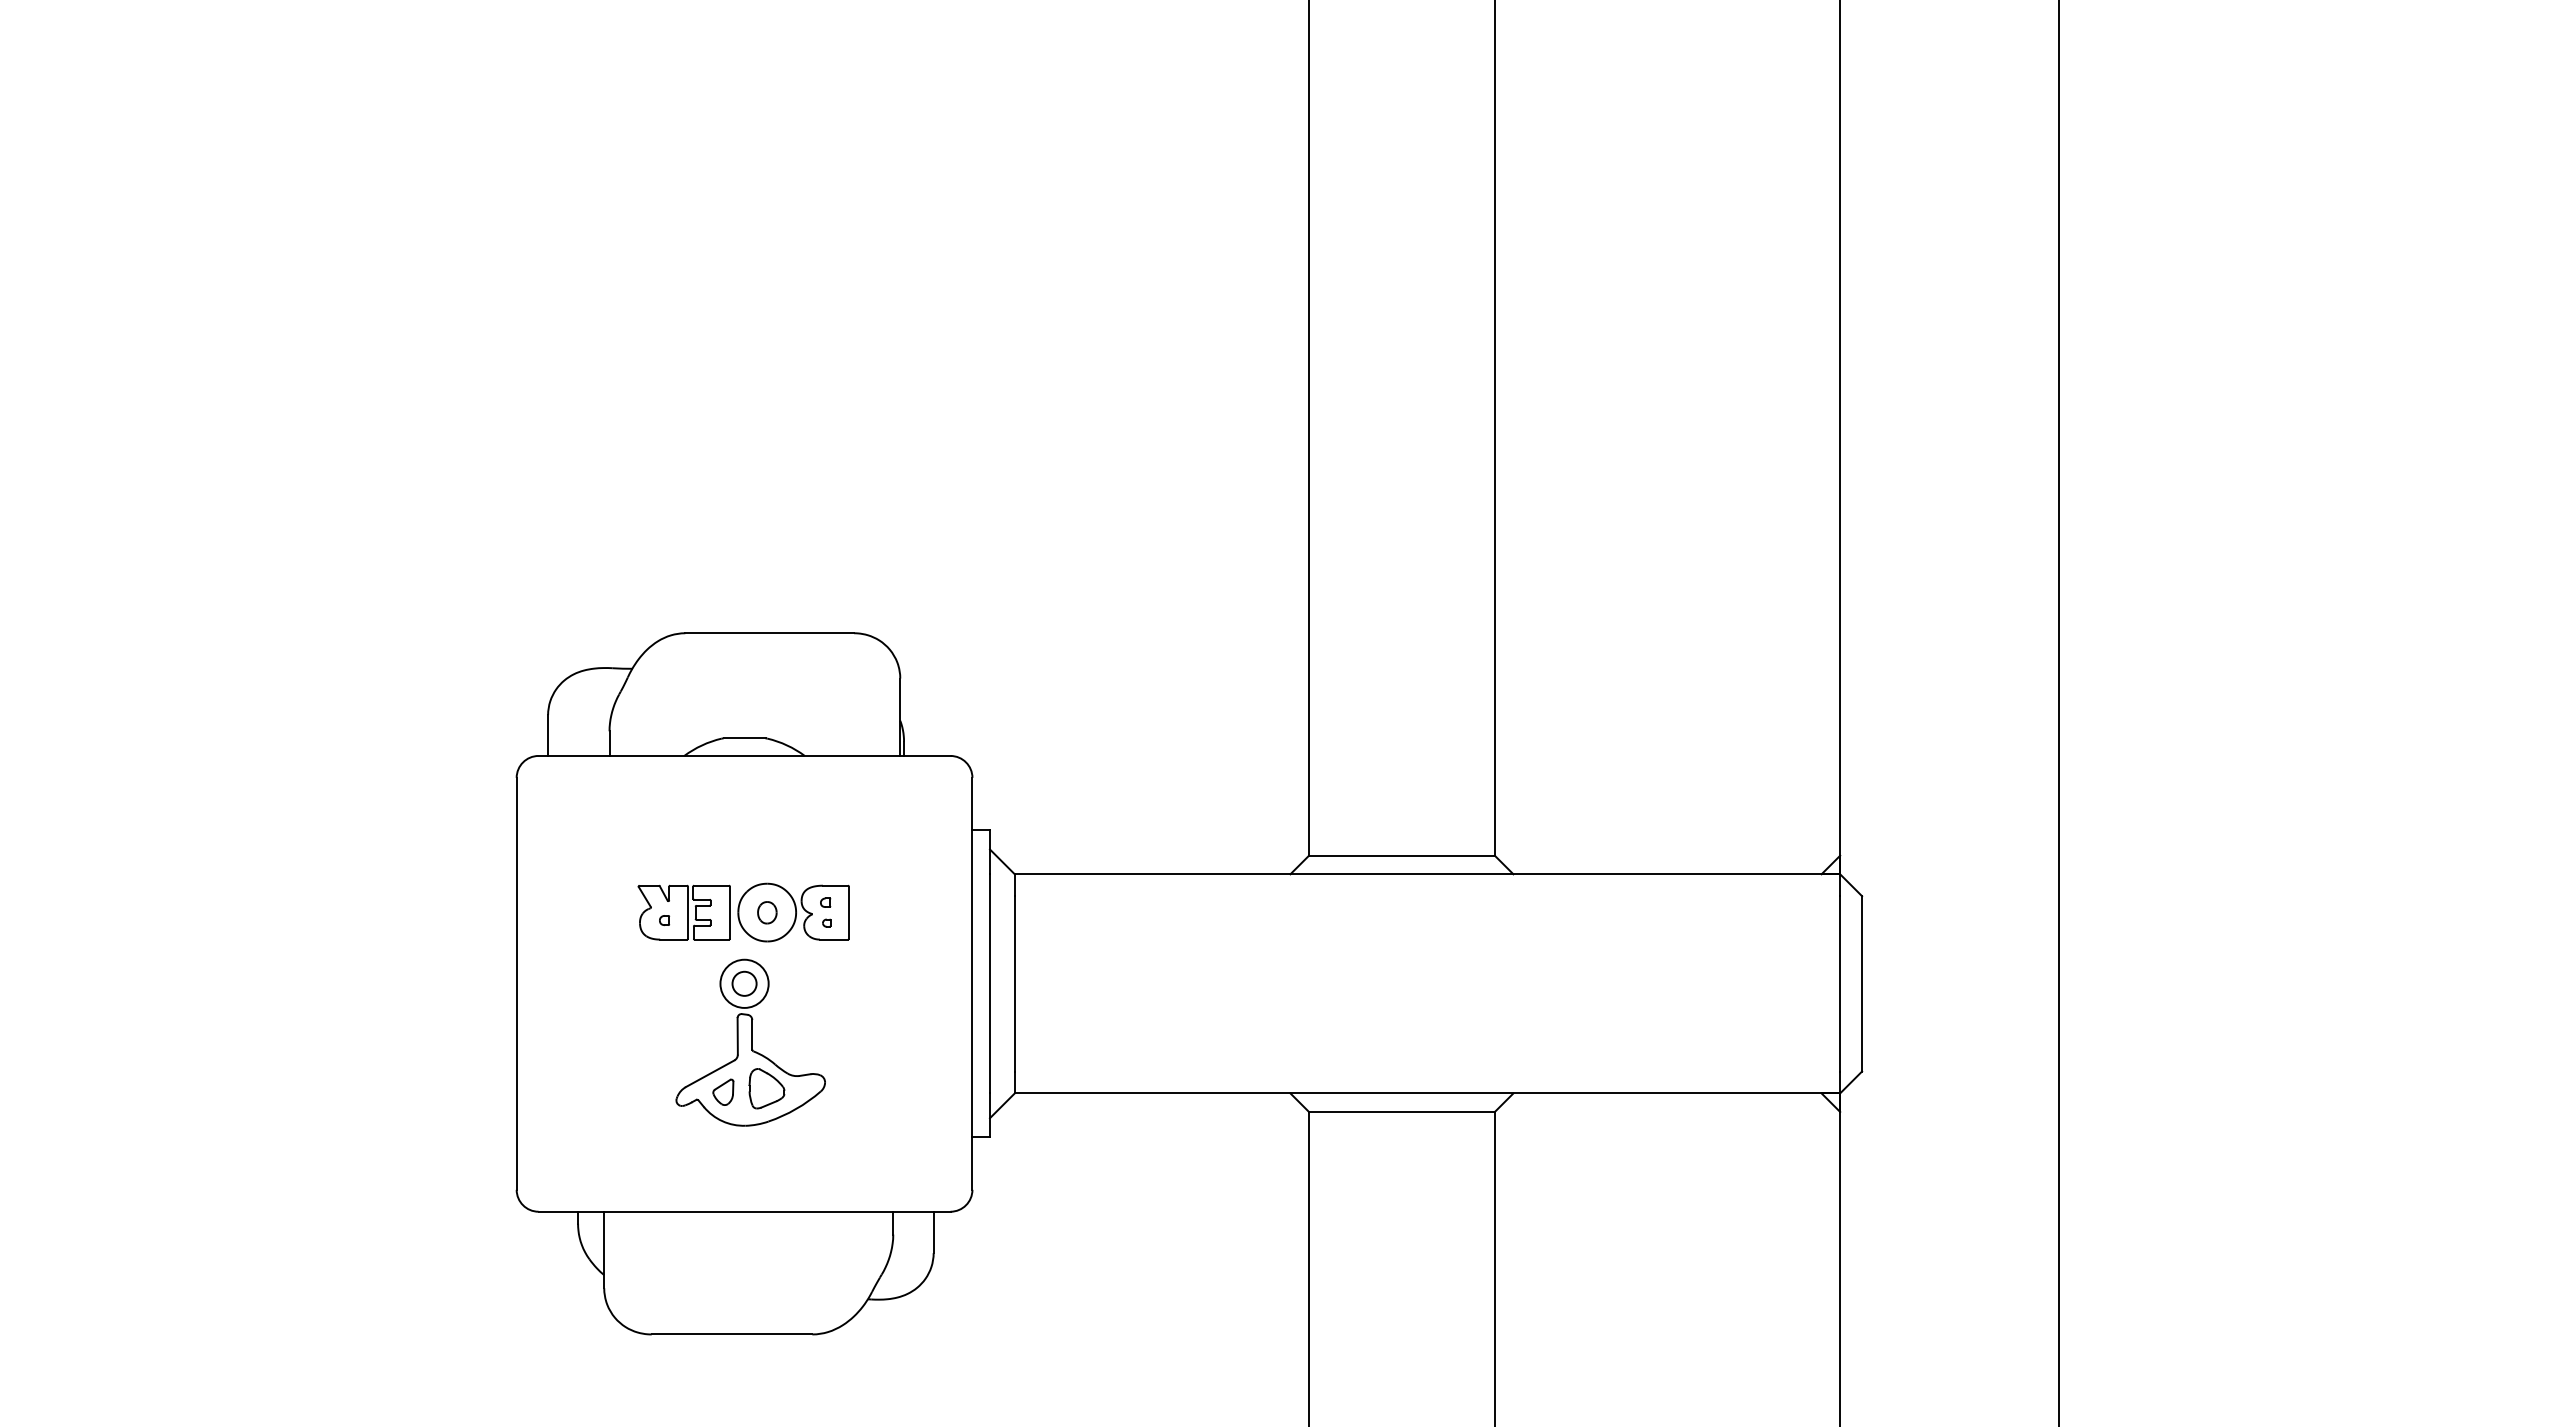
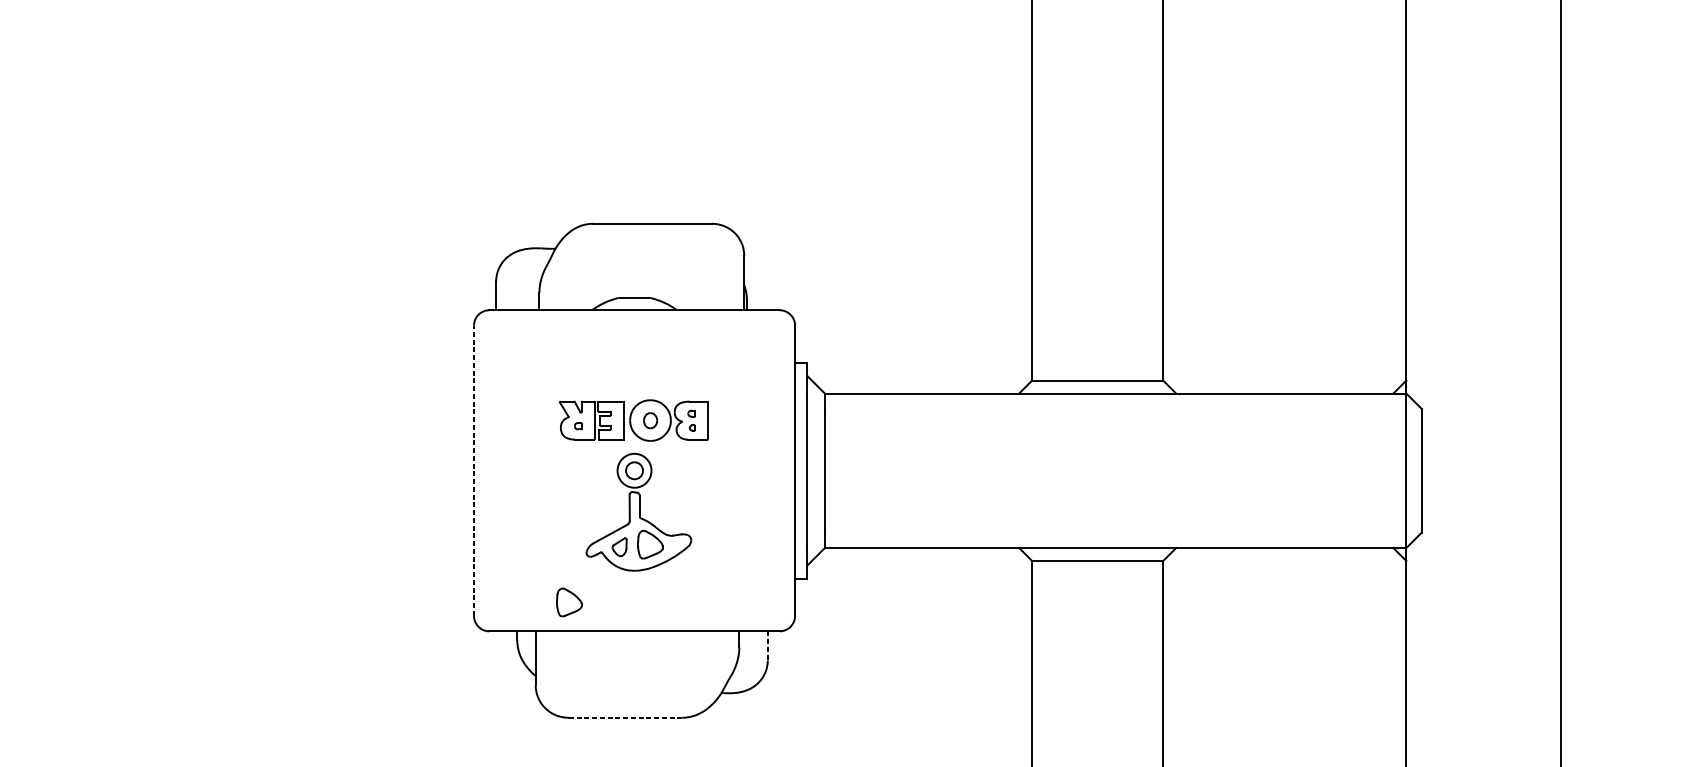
line: (516, 983) -> (473, 470), solid -> dashed
part: (651, 1170) -> (568, 602), added
line: (933, 1232) -> (767, 645), solid -> dashed
line: (731, 1334) -> (625, 717), solid -> dashed

